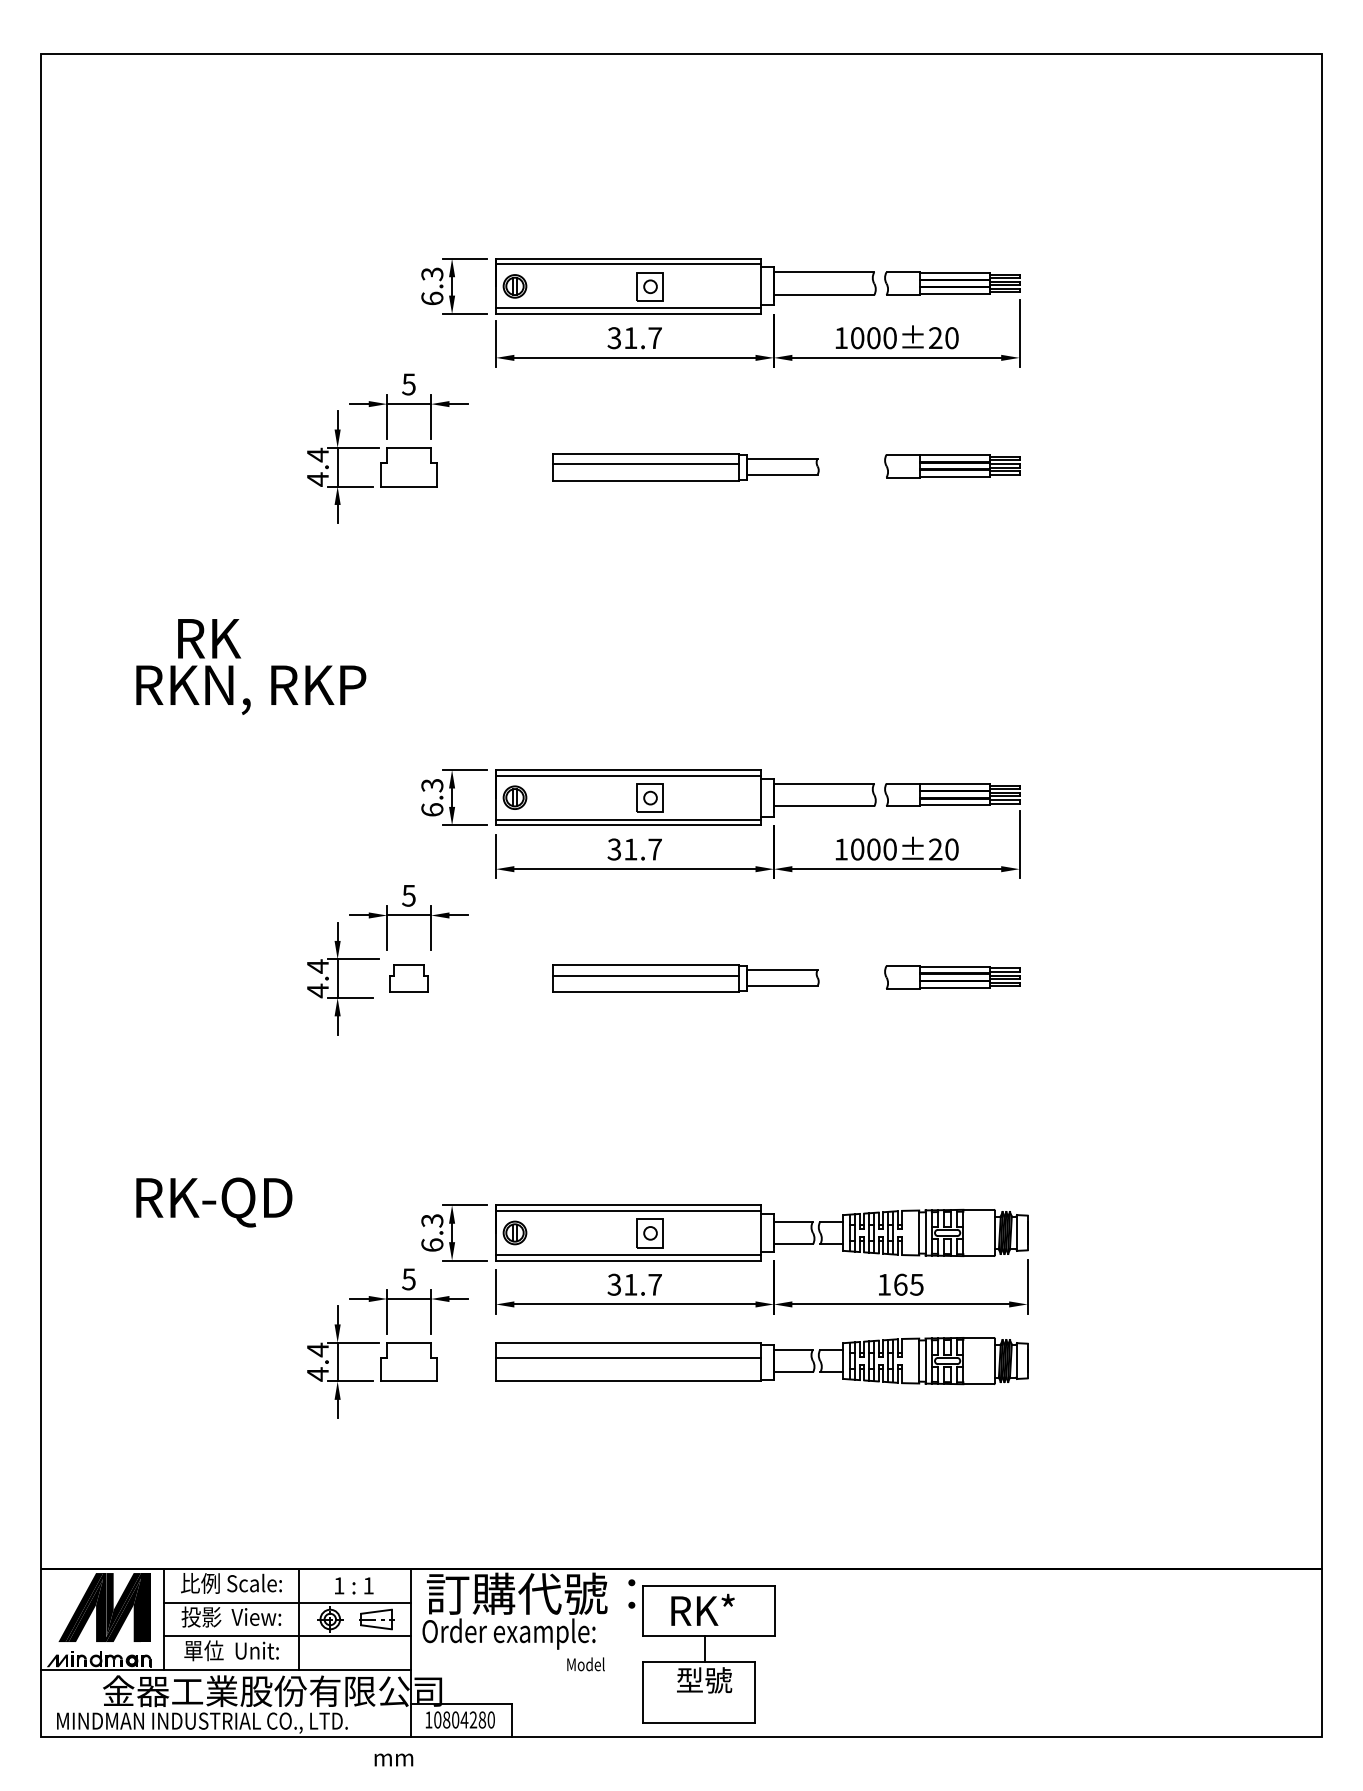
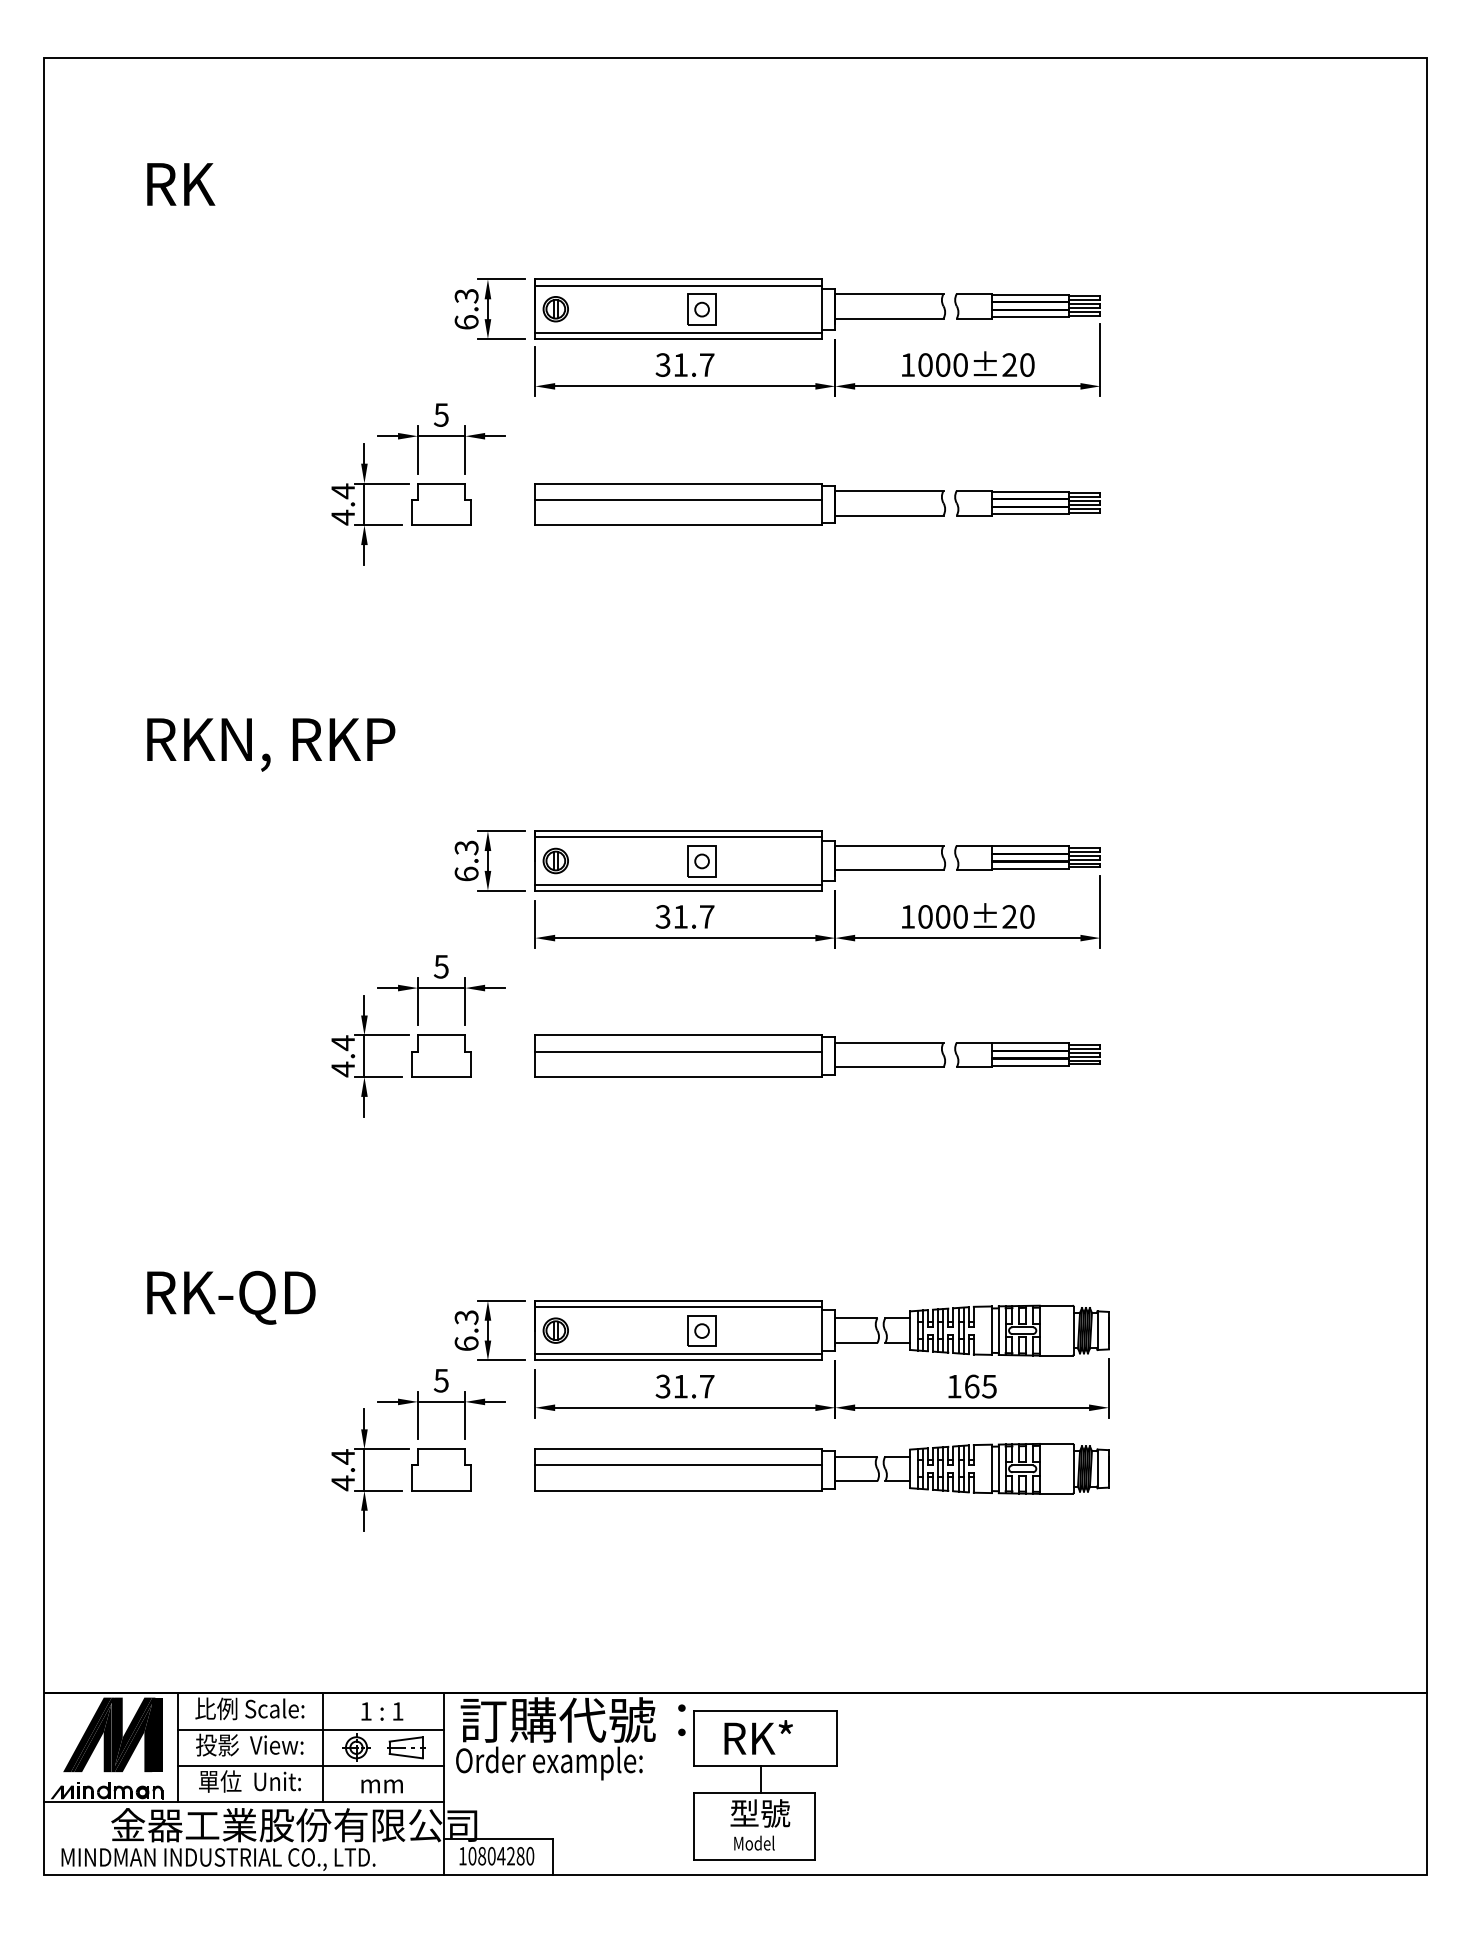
part: (685, 467) -> (739, 504), size x1.43
text: (209, 638) -> (181, 184), moved
part: (409, 977) -> (441, 1055), size x1.43
part: (685, 977) -> (739, 1055), size x1.43
text: (586, 1663) -> (754, 1842), moved
text: (393, 1760) -> (381, 1786), moved

